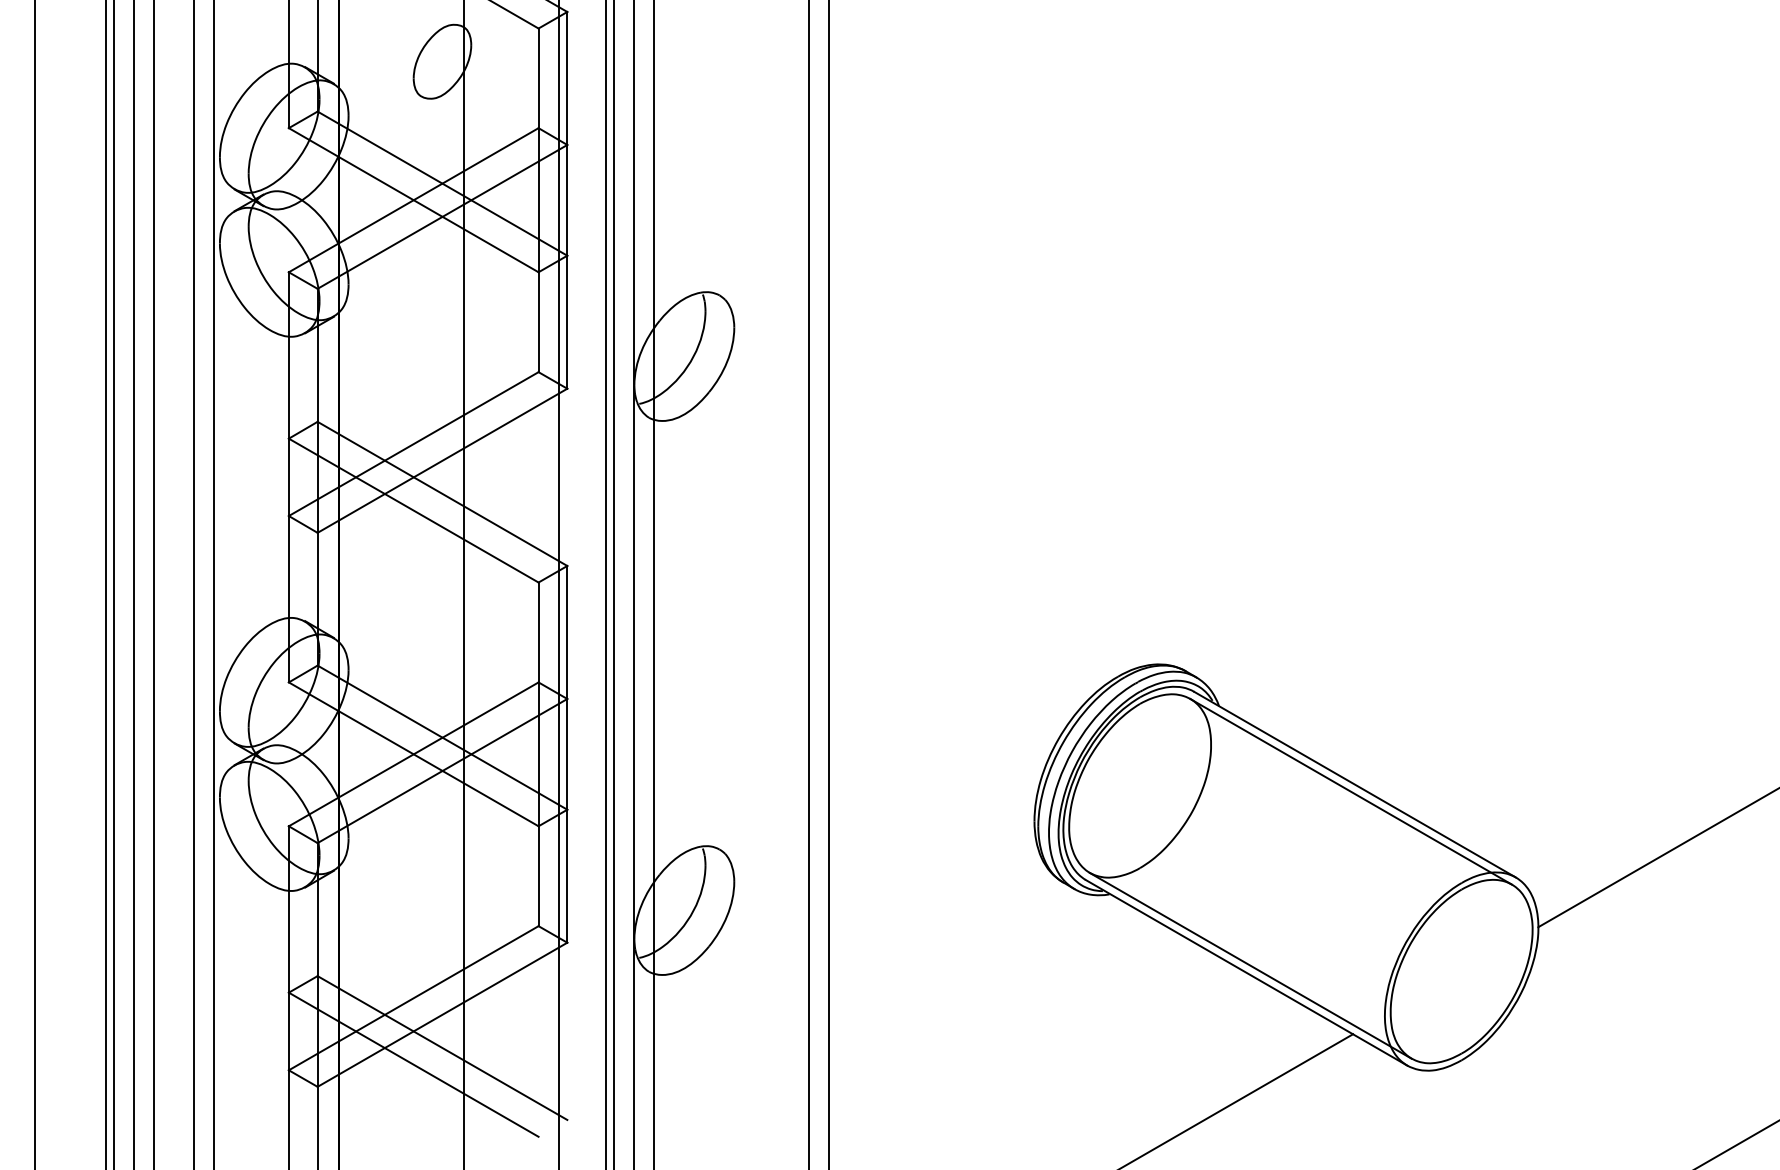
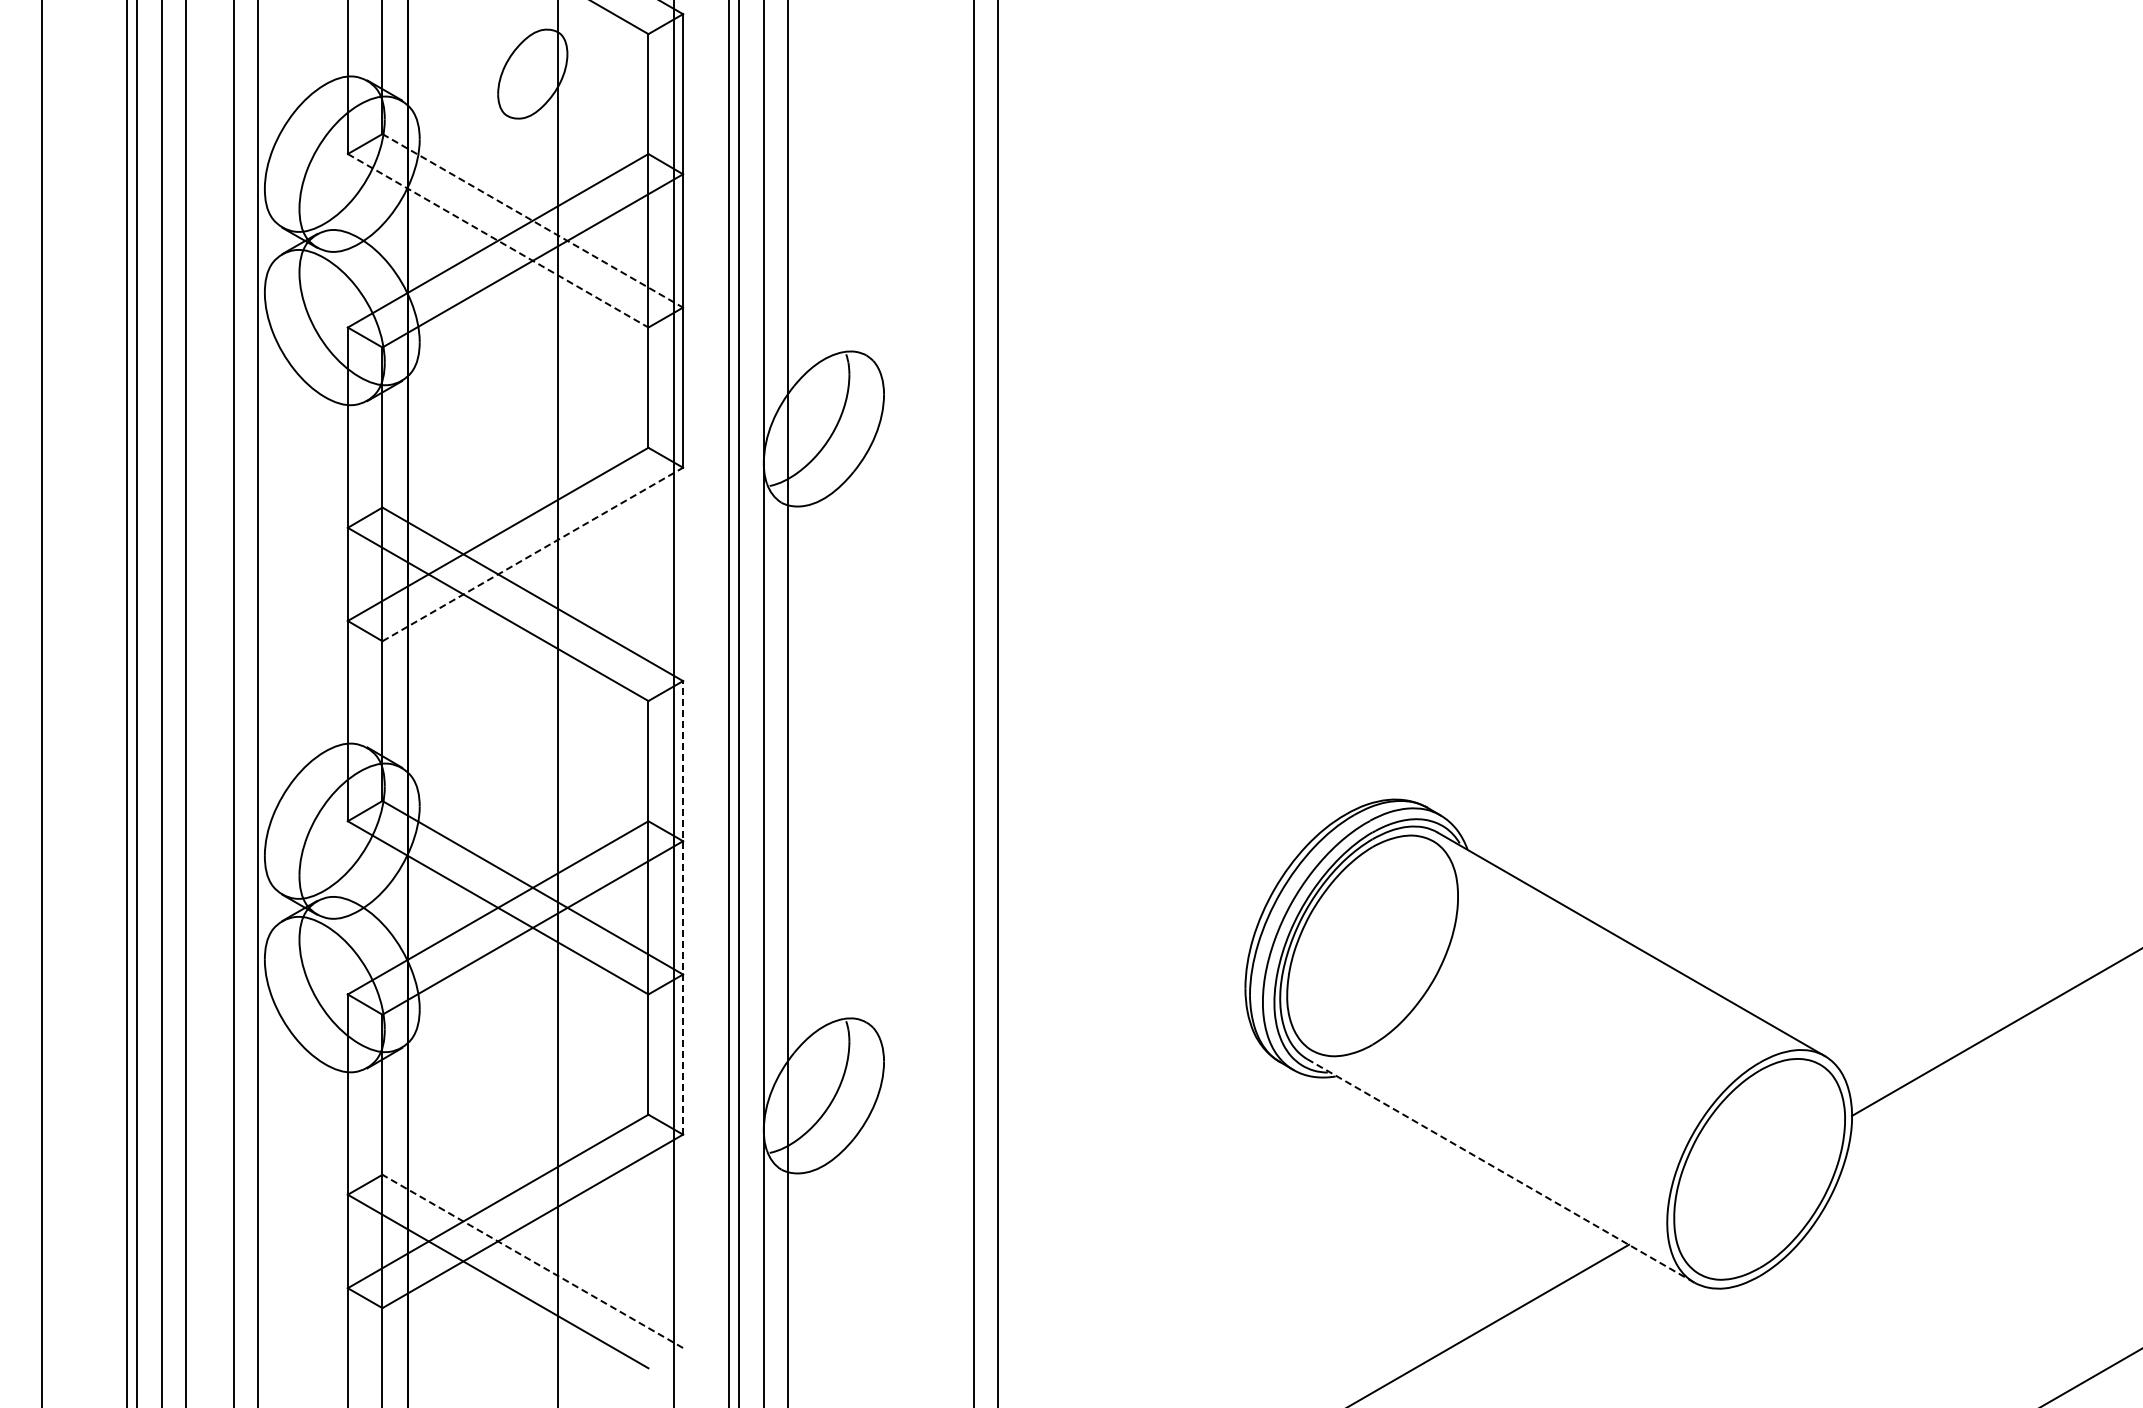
line: (442, 183) -> (532, 220), solid -> dashed
line: (414, 199) -> (498, 240), solid -> dashed
line: (442, 460) -> (532, 554), solid -> dashed
line: (567, 754) -> (683, 907), solid -> dashed
line: (1351, 791) -> (1626, 952), removed
line: (1250, 965) -> (1505, 1162), removed
line: (1246, 972) -> (1500, 1170), solid -> dashed
line: (442, 1048) -> (532, 1261), solid -> dashed

